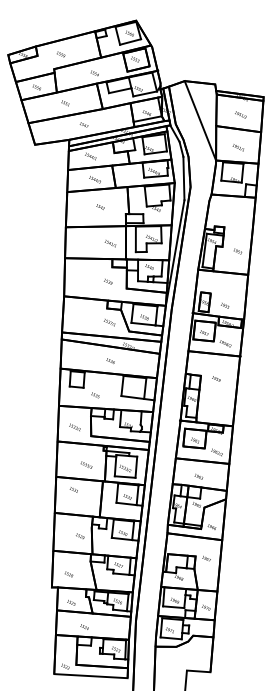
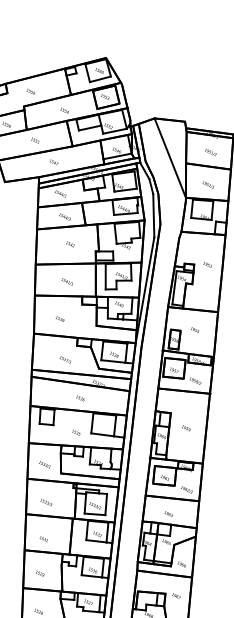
text: (110, 243) -> (67, 281), moved
text: (237, 251) -> (207, 264), moved
text: (108, 281) -> (60, 318), moved
text: (225, 305) -> (195, 329), moved
text: (109, 322) -> (65, 359), moved
text: (216, 378) -> (186, 427), moved
text: (95, 395) -> (76, 432), moved
text: (86, 464) -> (46, 501), moved
text: (73, 489) -> (43, 538), moved
text: (80, 536) -> (40, 573), moved

